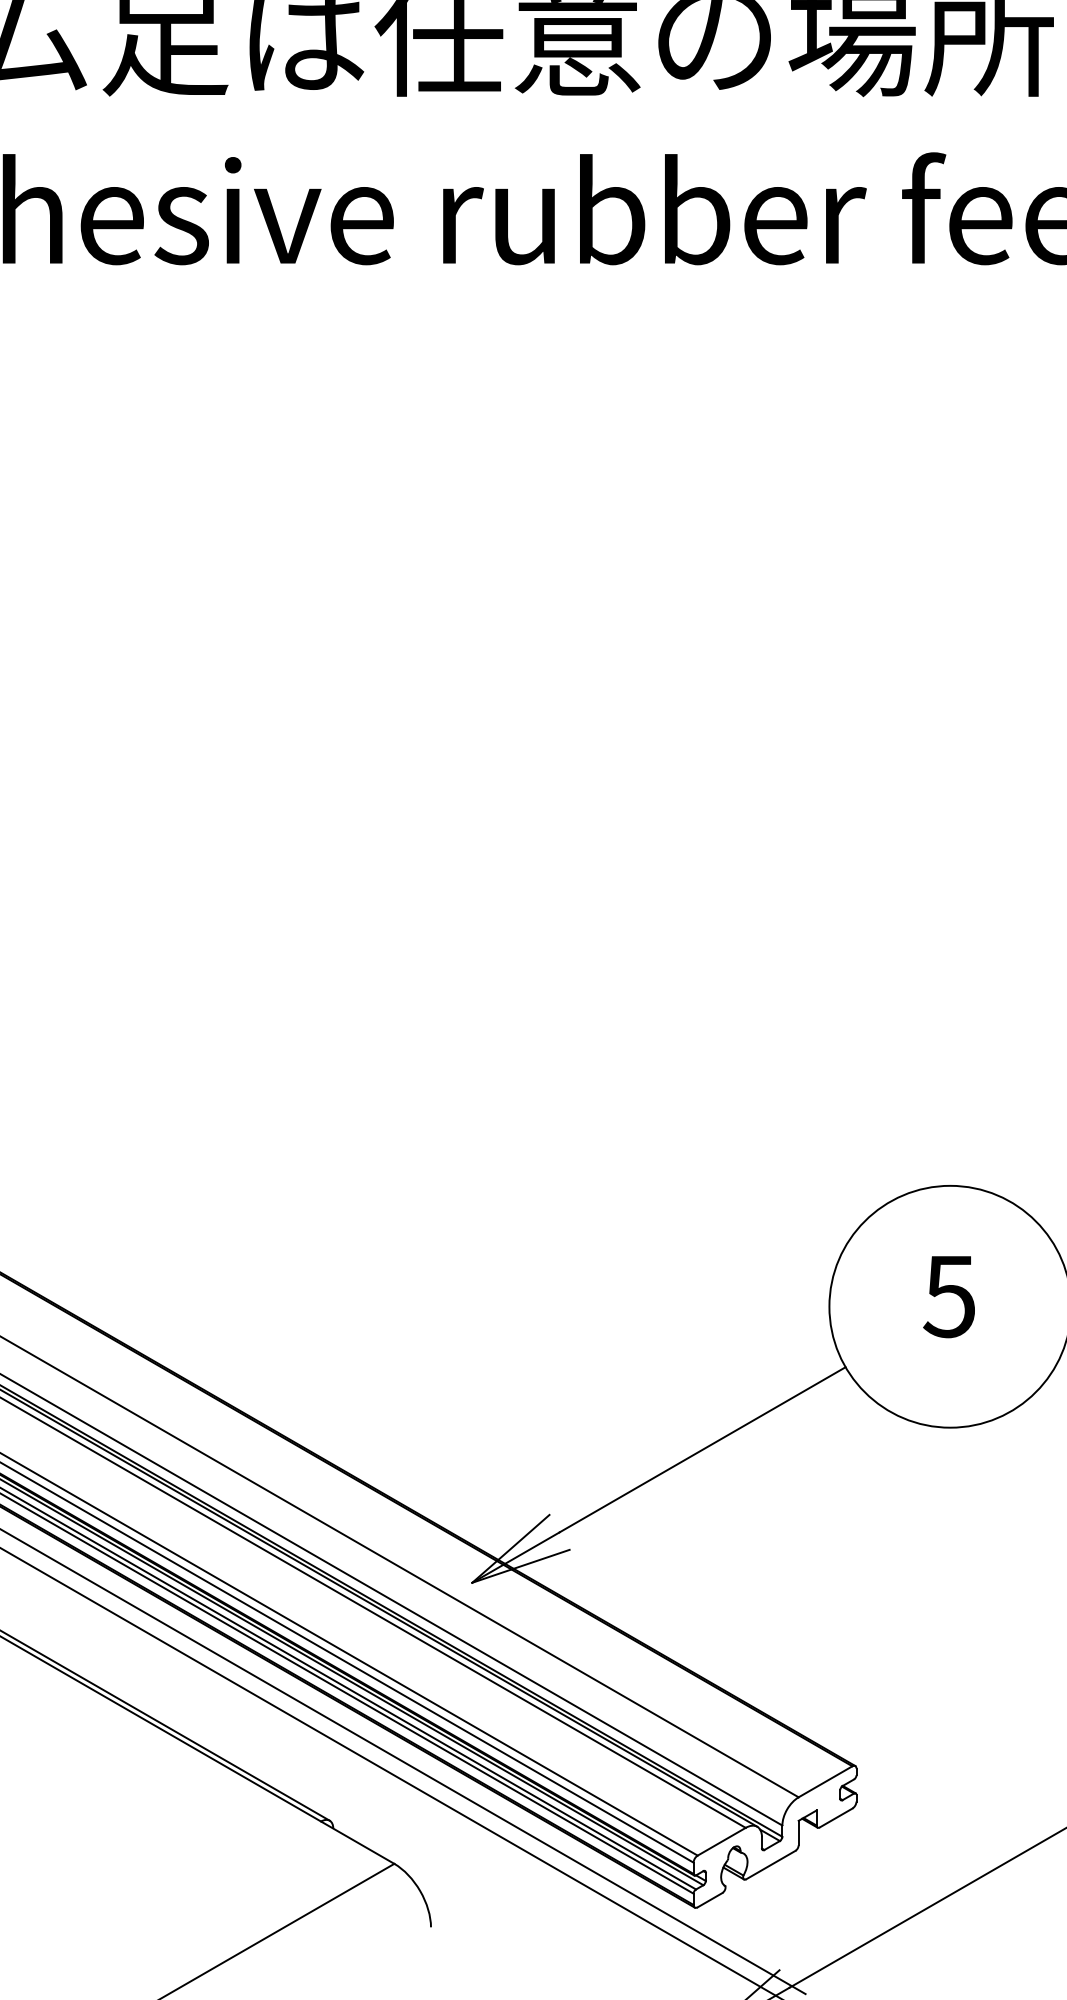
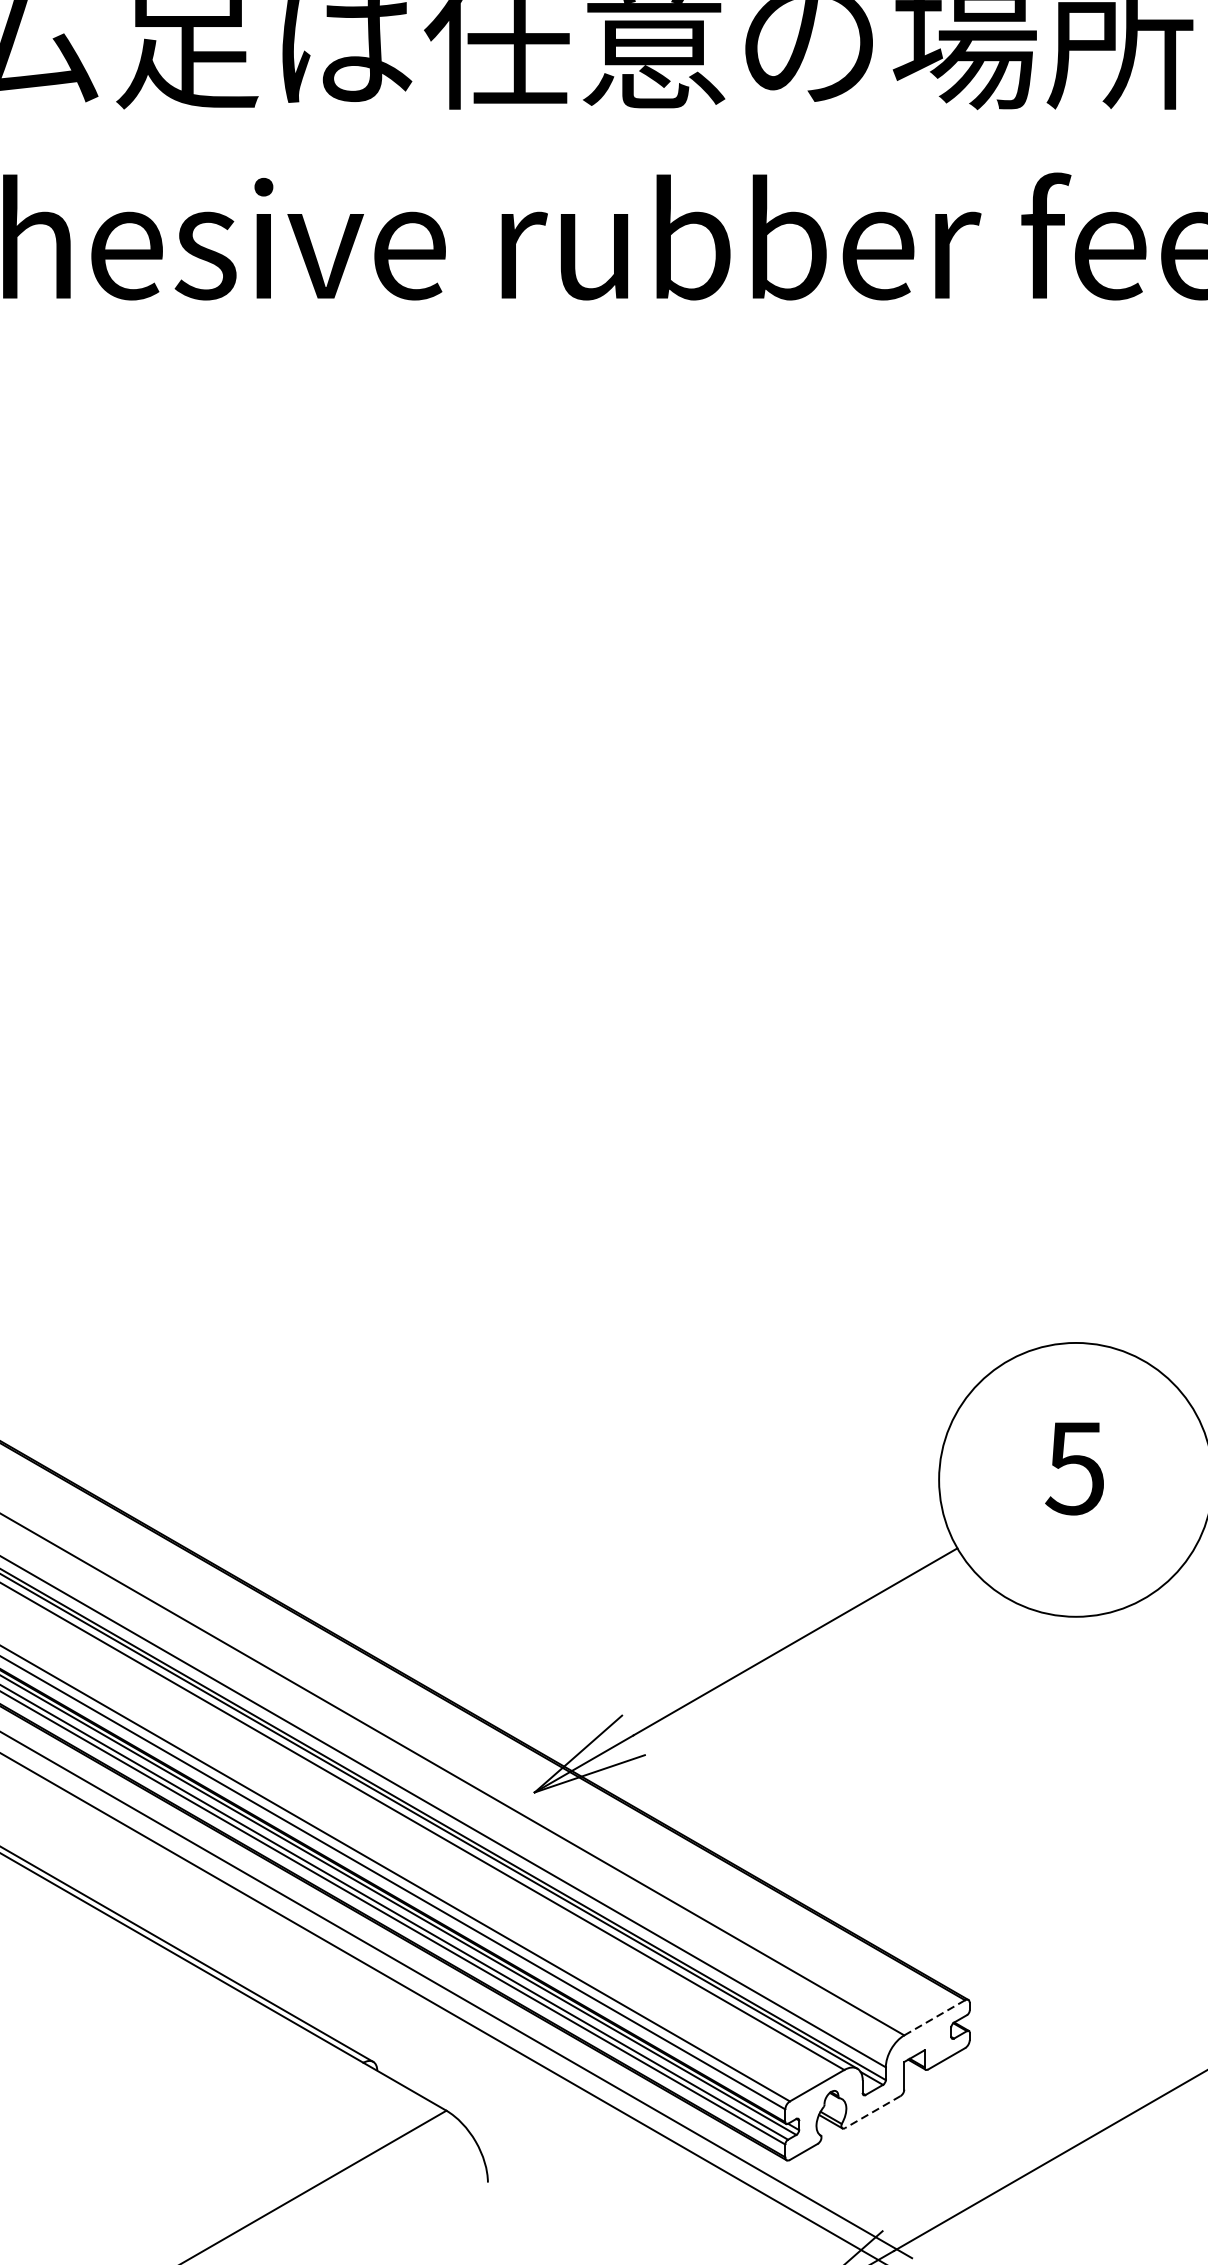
line: (825, 1781) -> (934, 2017), solid -> dashed
line: (770, 1865) -> (872, 2112), solid -> dashed

